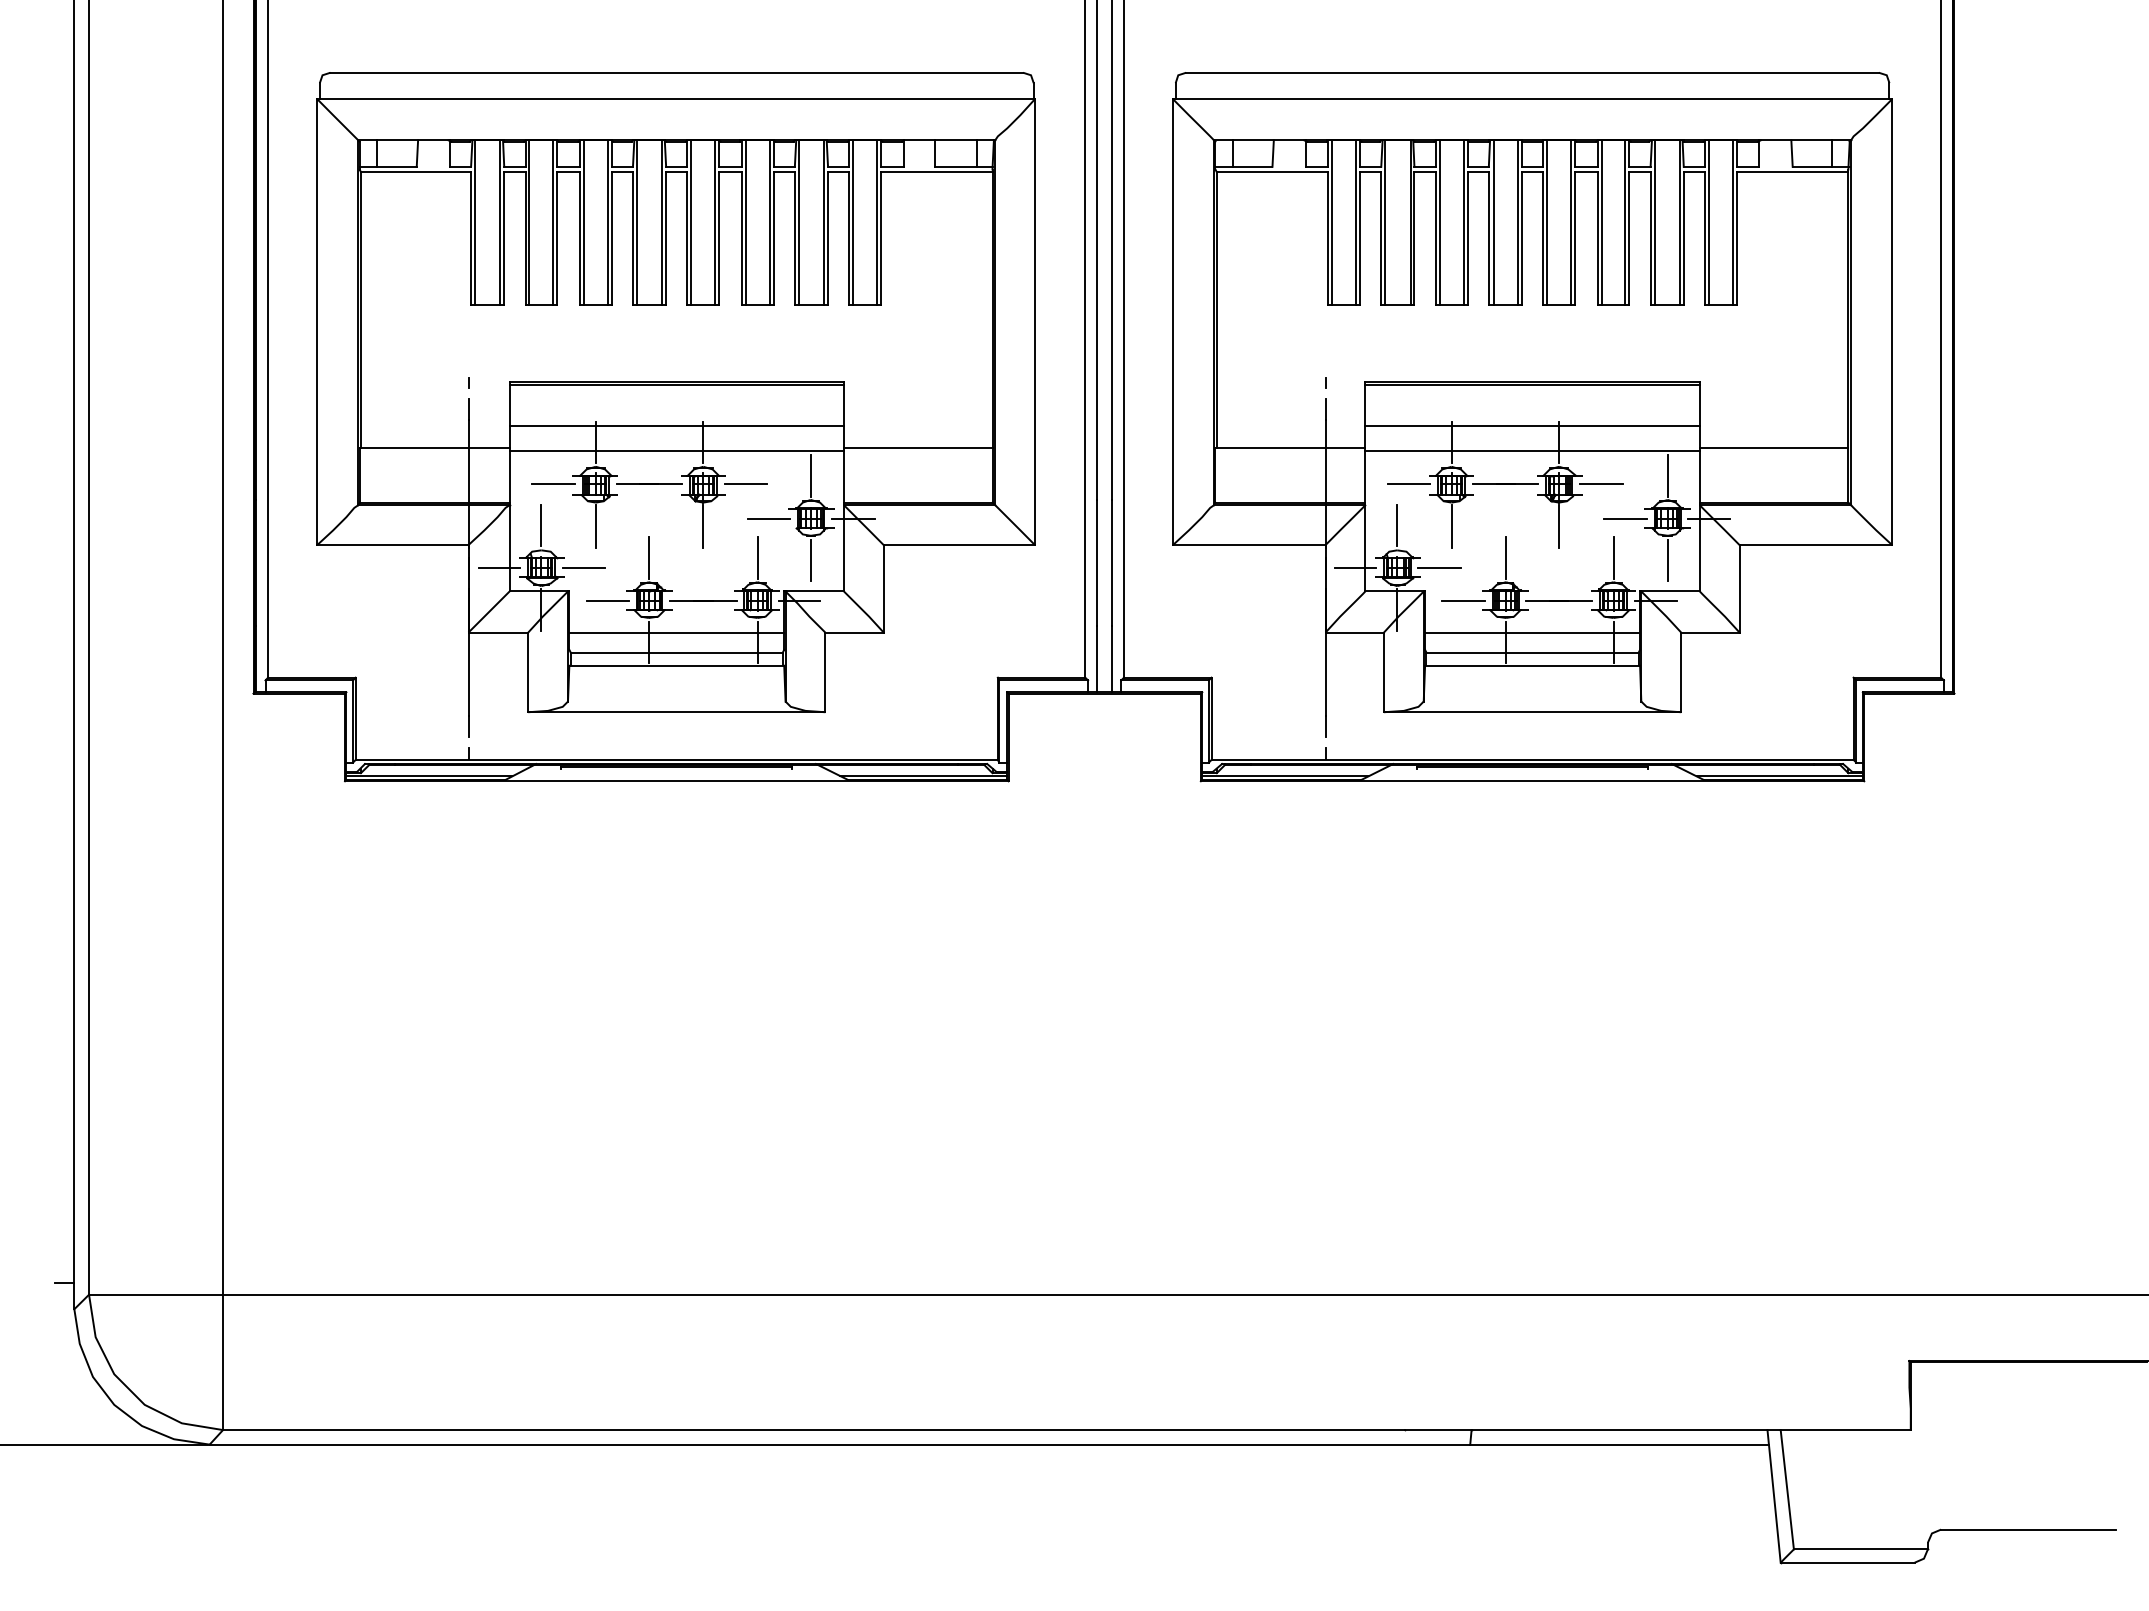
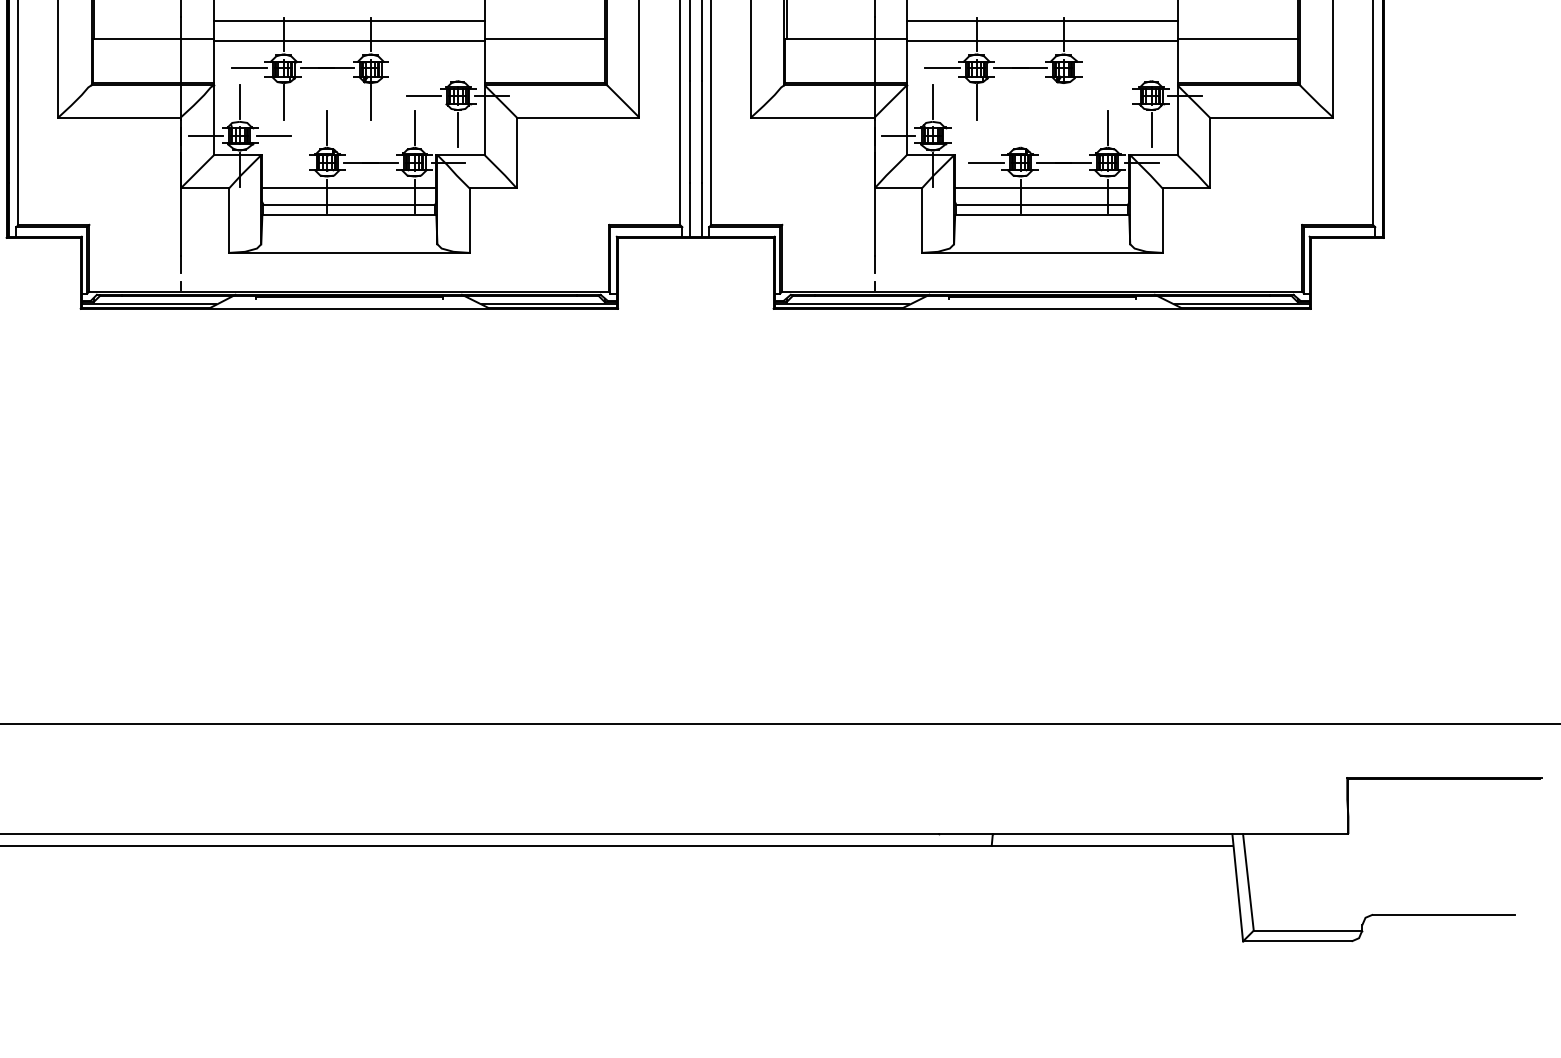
line: (810, 475) -> (457, 61), removed
line: (1667, 475) -> (1151, 61), removed
line: (745, 484) -> (404, 68), removed
line: (1601, 484) -> (1098, 68), removed
line: (1625, 518) -> (1117, 96), removed
line: (1559, 526) -> (1063, 102), removed
line: (1506, 558) -> (1021, 128), removed
line: (1439, 567) -> (966, 135), removed
line: (607, 600) -> (293, 162), removed

